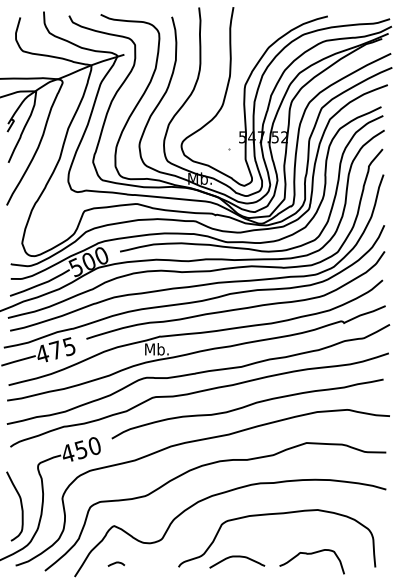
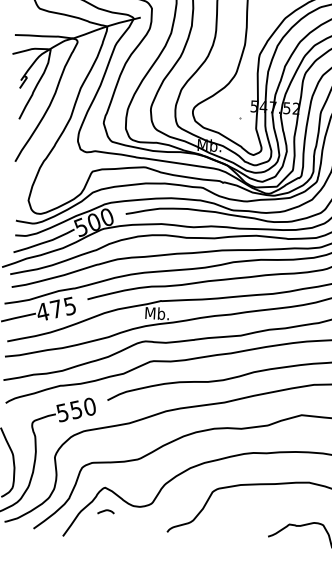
text: (67, 453) -> (62, 412), 450 -> 550
curve: (237, 557) -> (226, 525), removed
curve: (116, 563) -> (106, 511), moved

